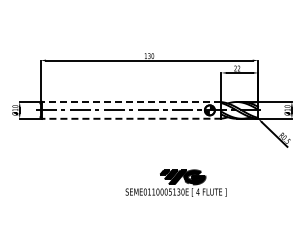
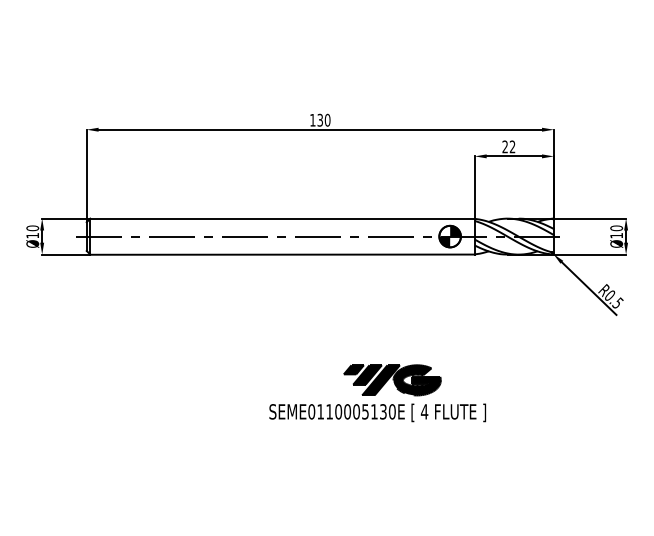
line: (131, 102) -> (281, 219), dashed -> solid
line: (131, 118) -> (281, 254), dashed -> solid

